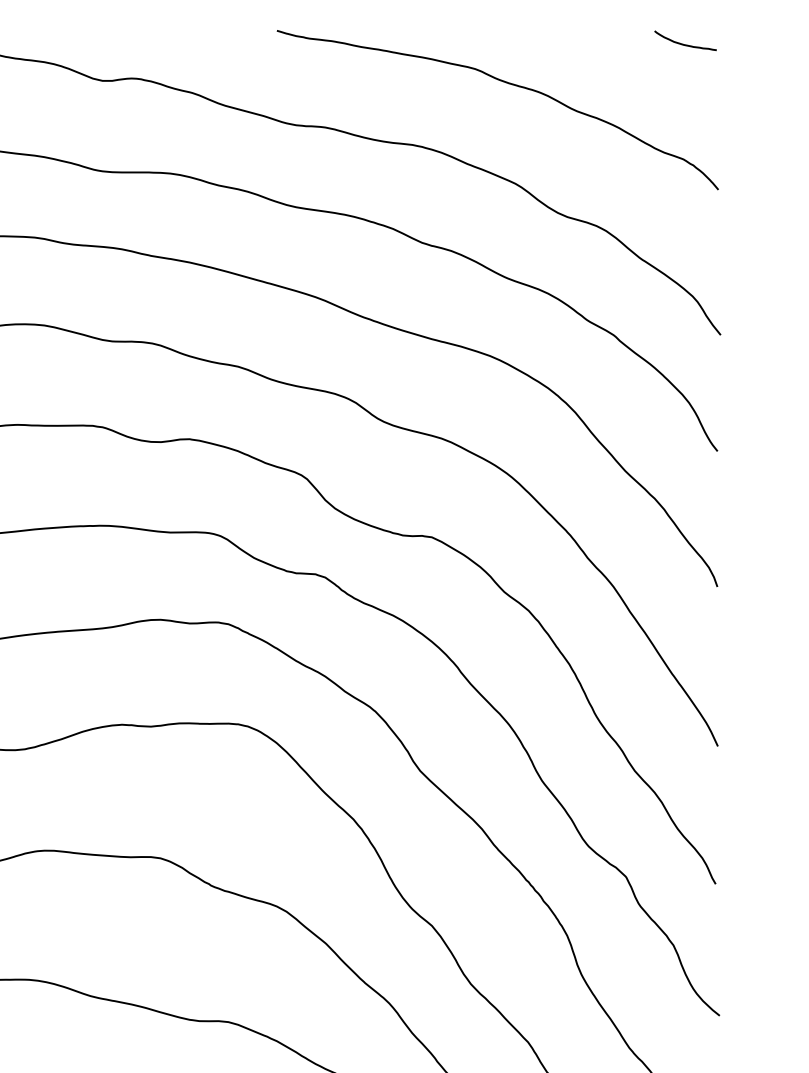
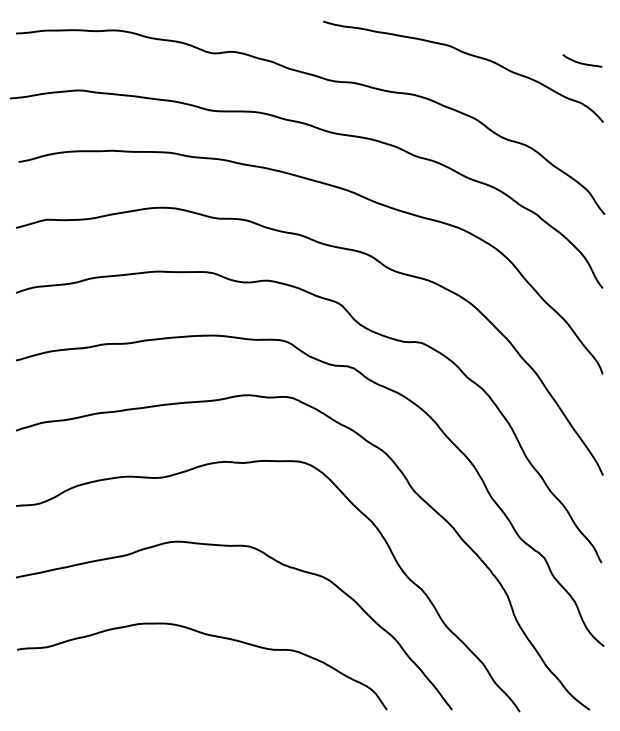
curve: (685, 43) -> (582, 62), moved

